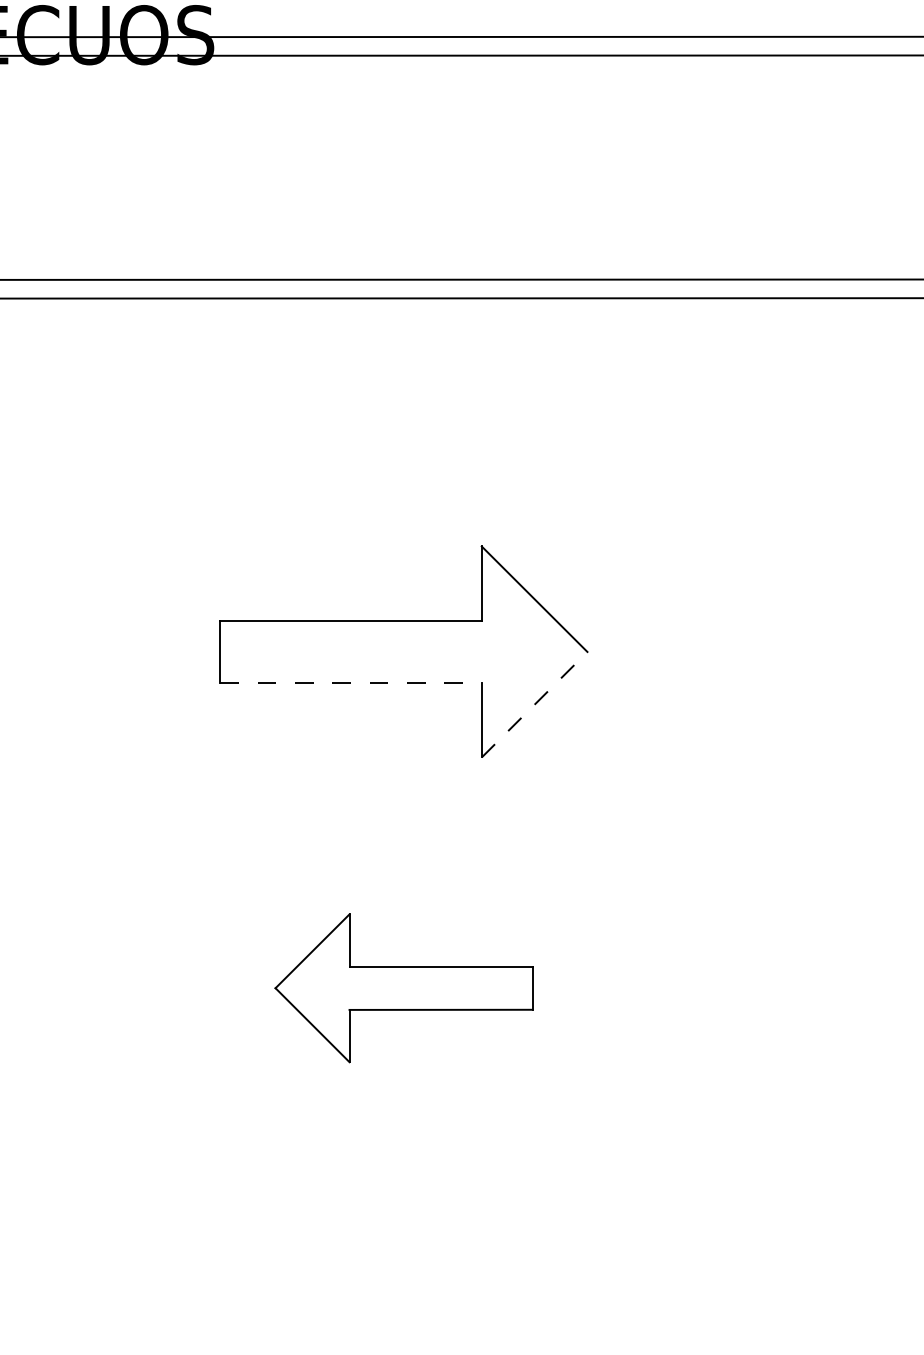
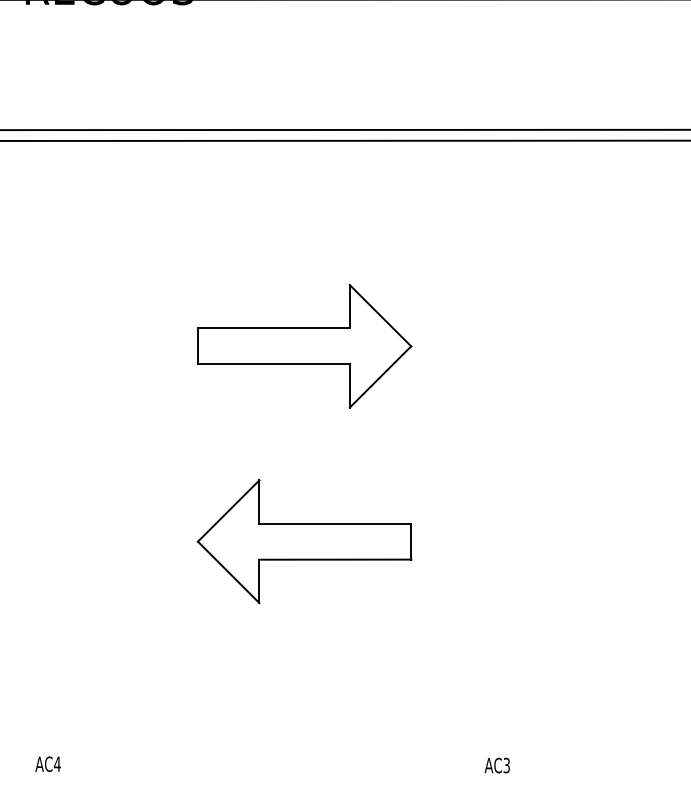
line: (350, 683) -> (273, 364), dashed -> solid
line: (534, 703) -> (380, 376), dashed -> solid
part: (403, 987) -> (304, 541), size x1.43

